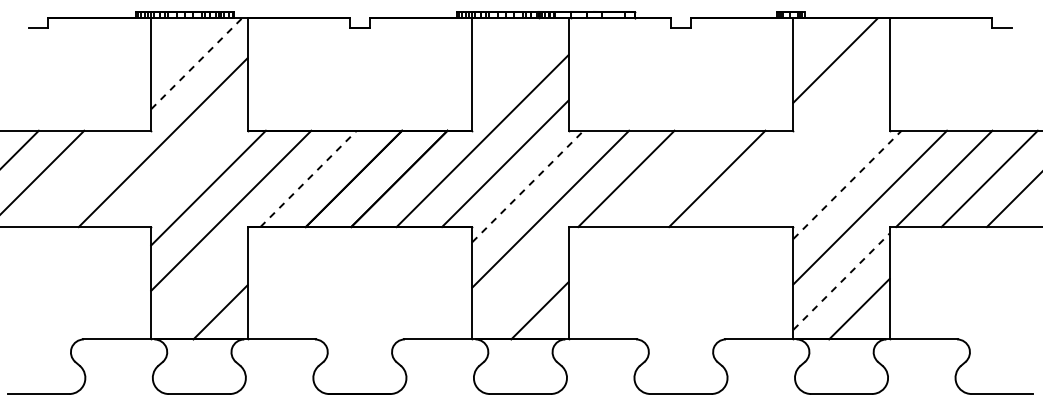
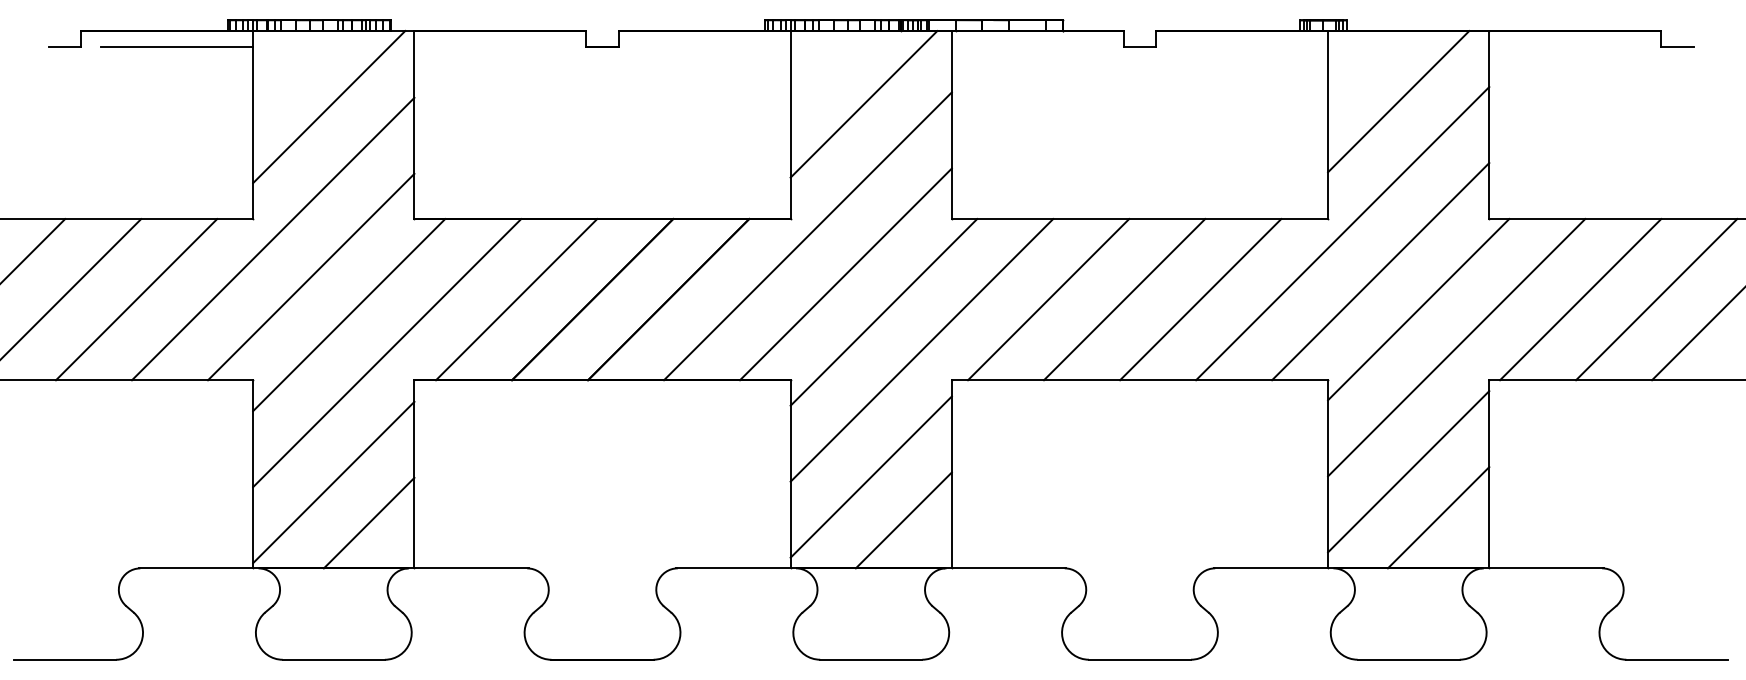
line: (105, 28) -> (176, 47), added
line: (515, 62) -> (862, 104), added
line: (196, 63) -> (329, 106), dashed -> solid
line: (801, 139) -> (1341, 233), added
line: (824, 162) -> (1380, 272), added
line: (185, 165) -> (310, 277), added
line: (81, 178) -> (136, 298), added
line: (308, 178) -> (516, 298), dashed -> solid
line: (671, 178) -> (1124, 298), added
line: (847, 184) -> (1418, 309), dashed -> solid
line: (528, 186) -> (884, 312), dashed -> solid
line: (841, 281) -> (1408, 471), dashed -> solid
line: (520, 284) -> (871, 476), added
line: (199, 287) -> (334, 481), added

